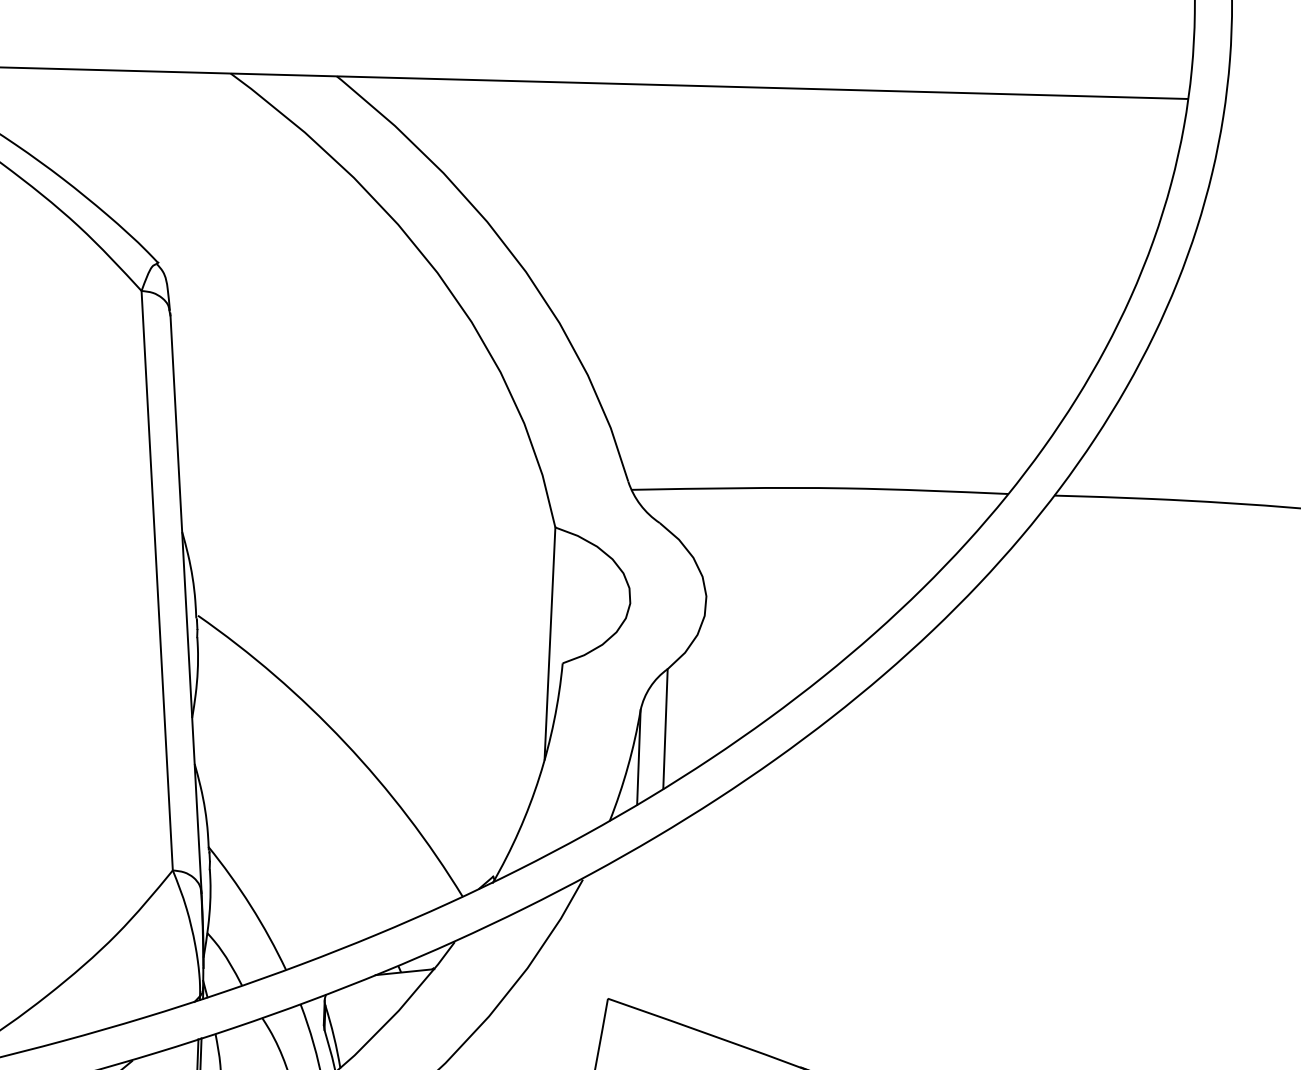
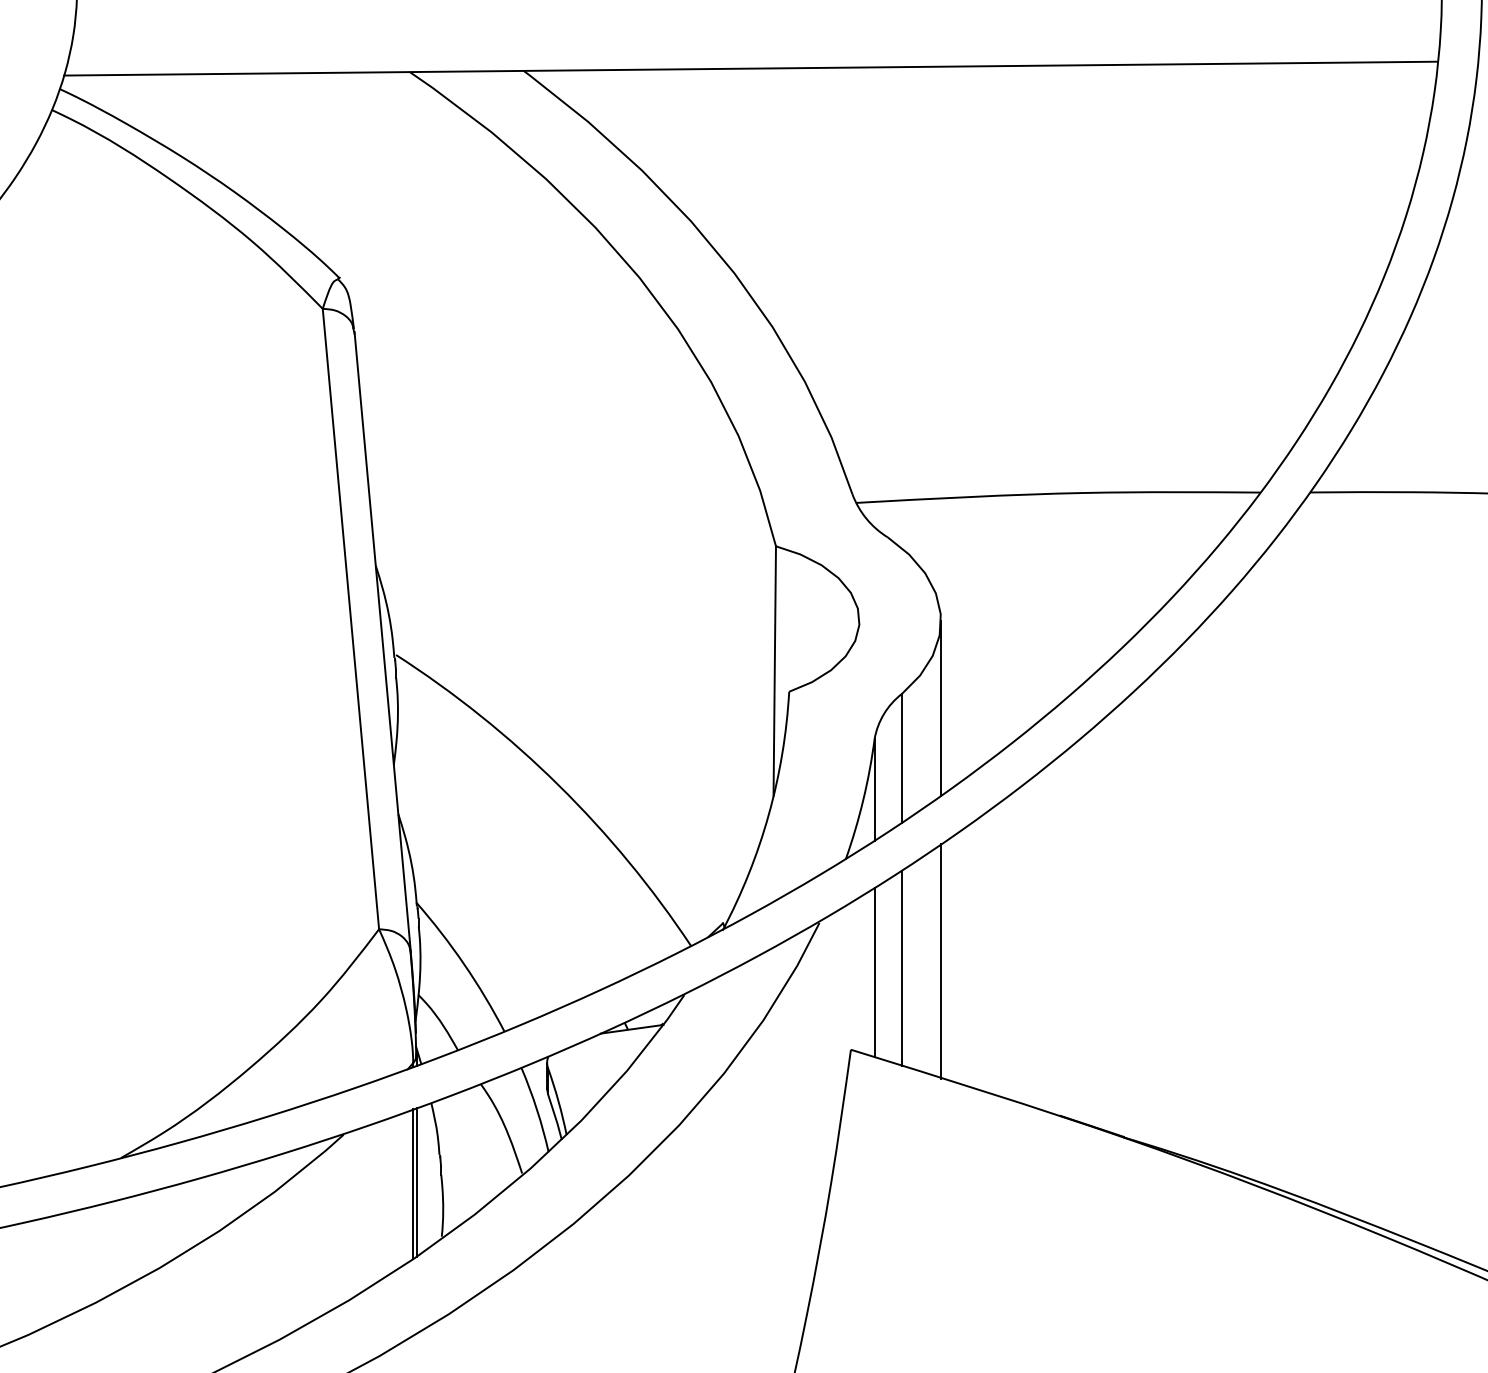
line: (703, 684) -> (941, 708), added
line: (695, 919) -> (941, 961), added
line: (658, 924) -> (902, 968), added
line: (632, 927) -> (874, 972), added

